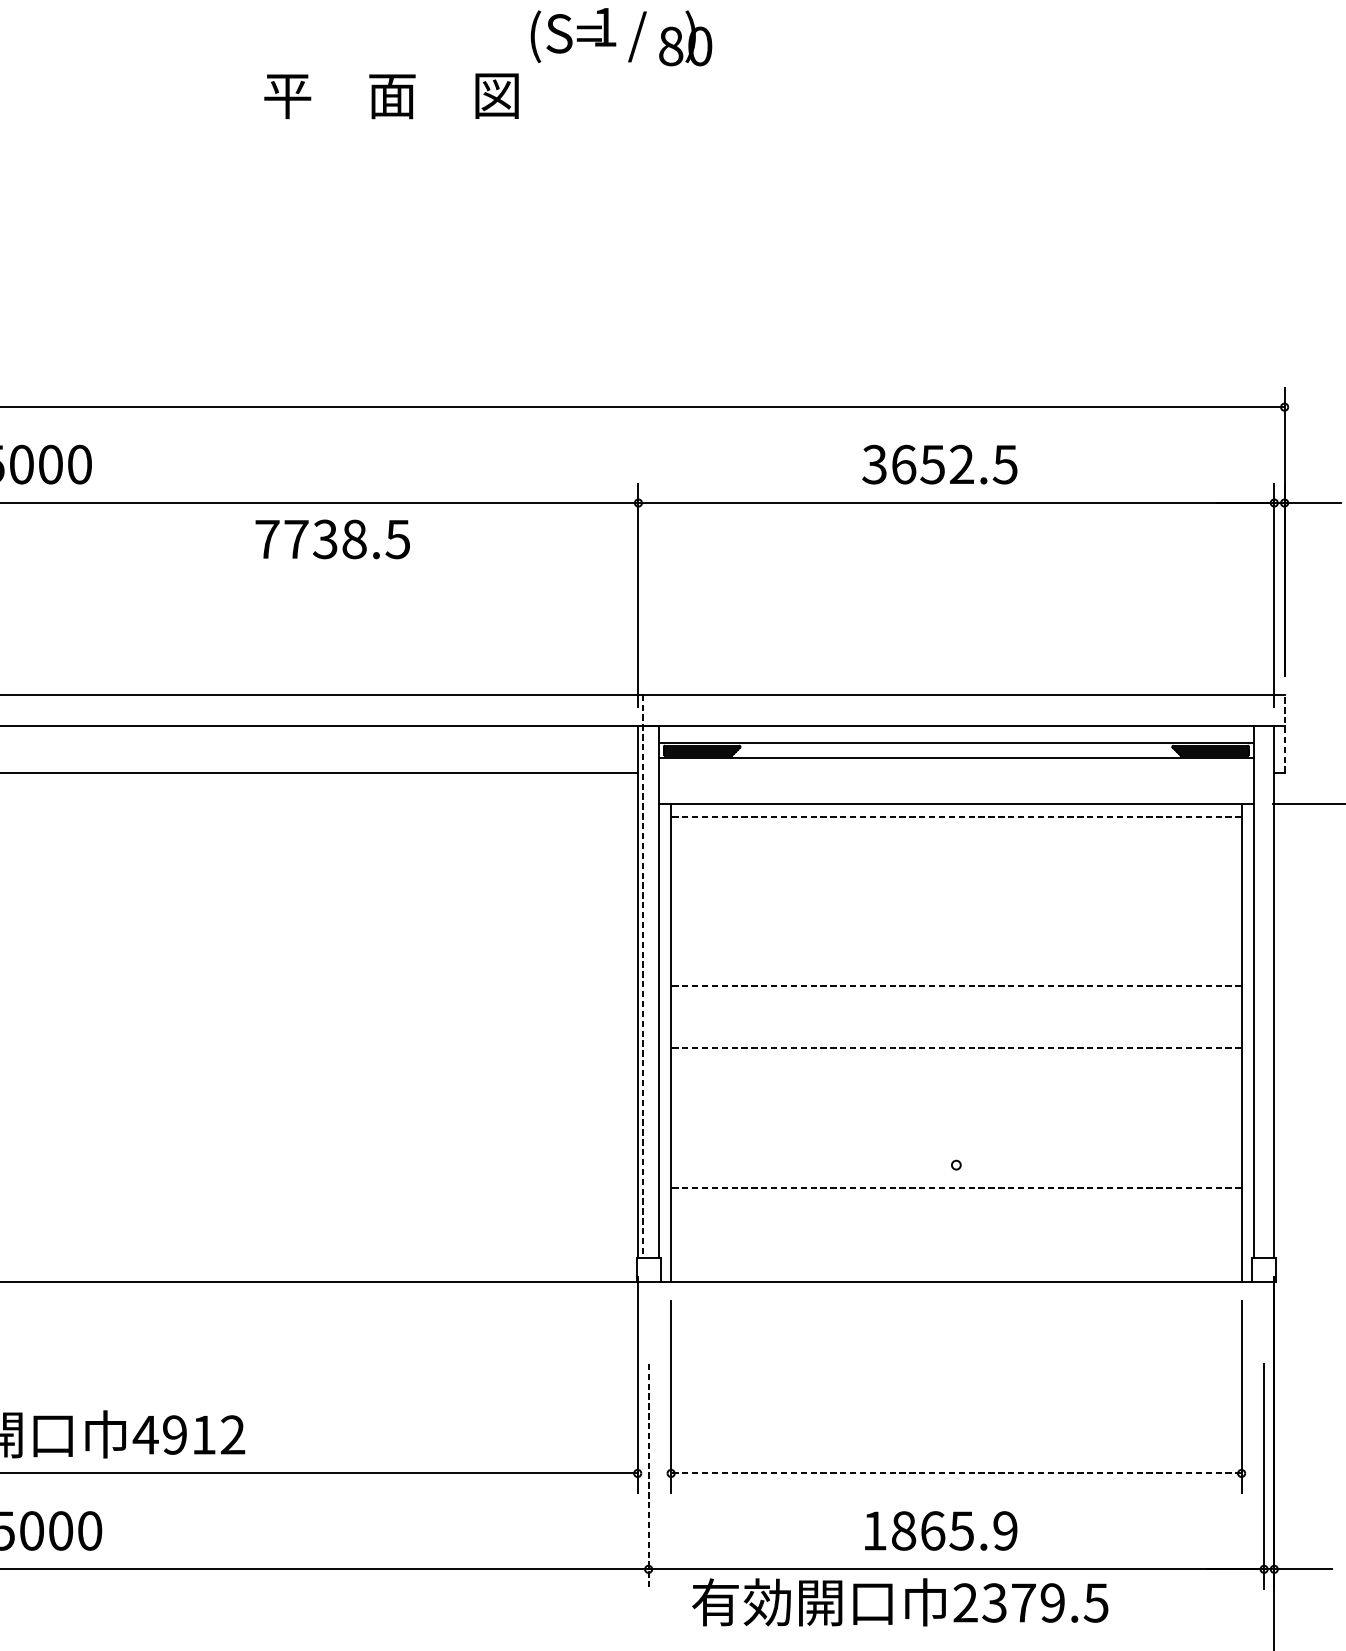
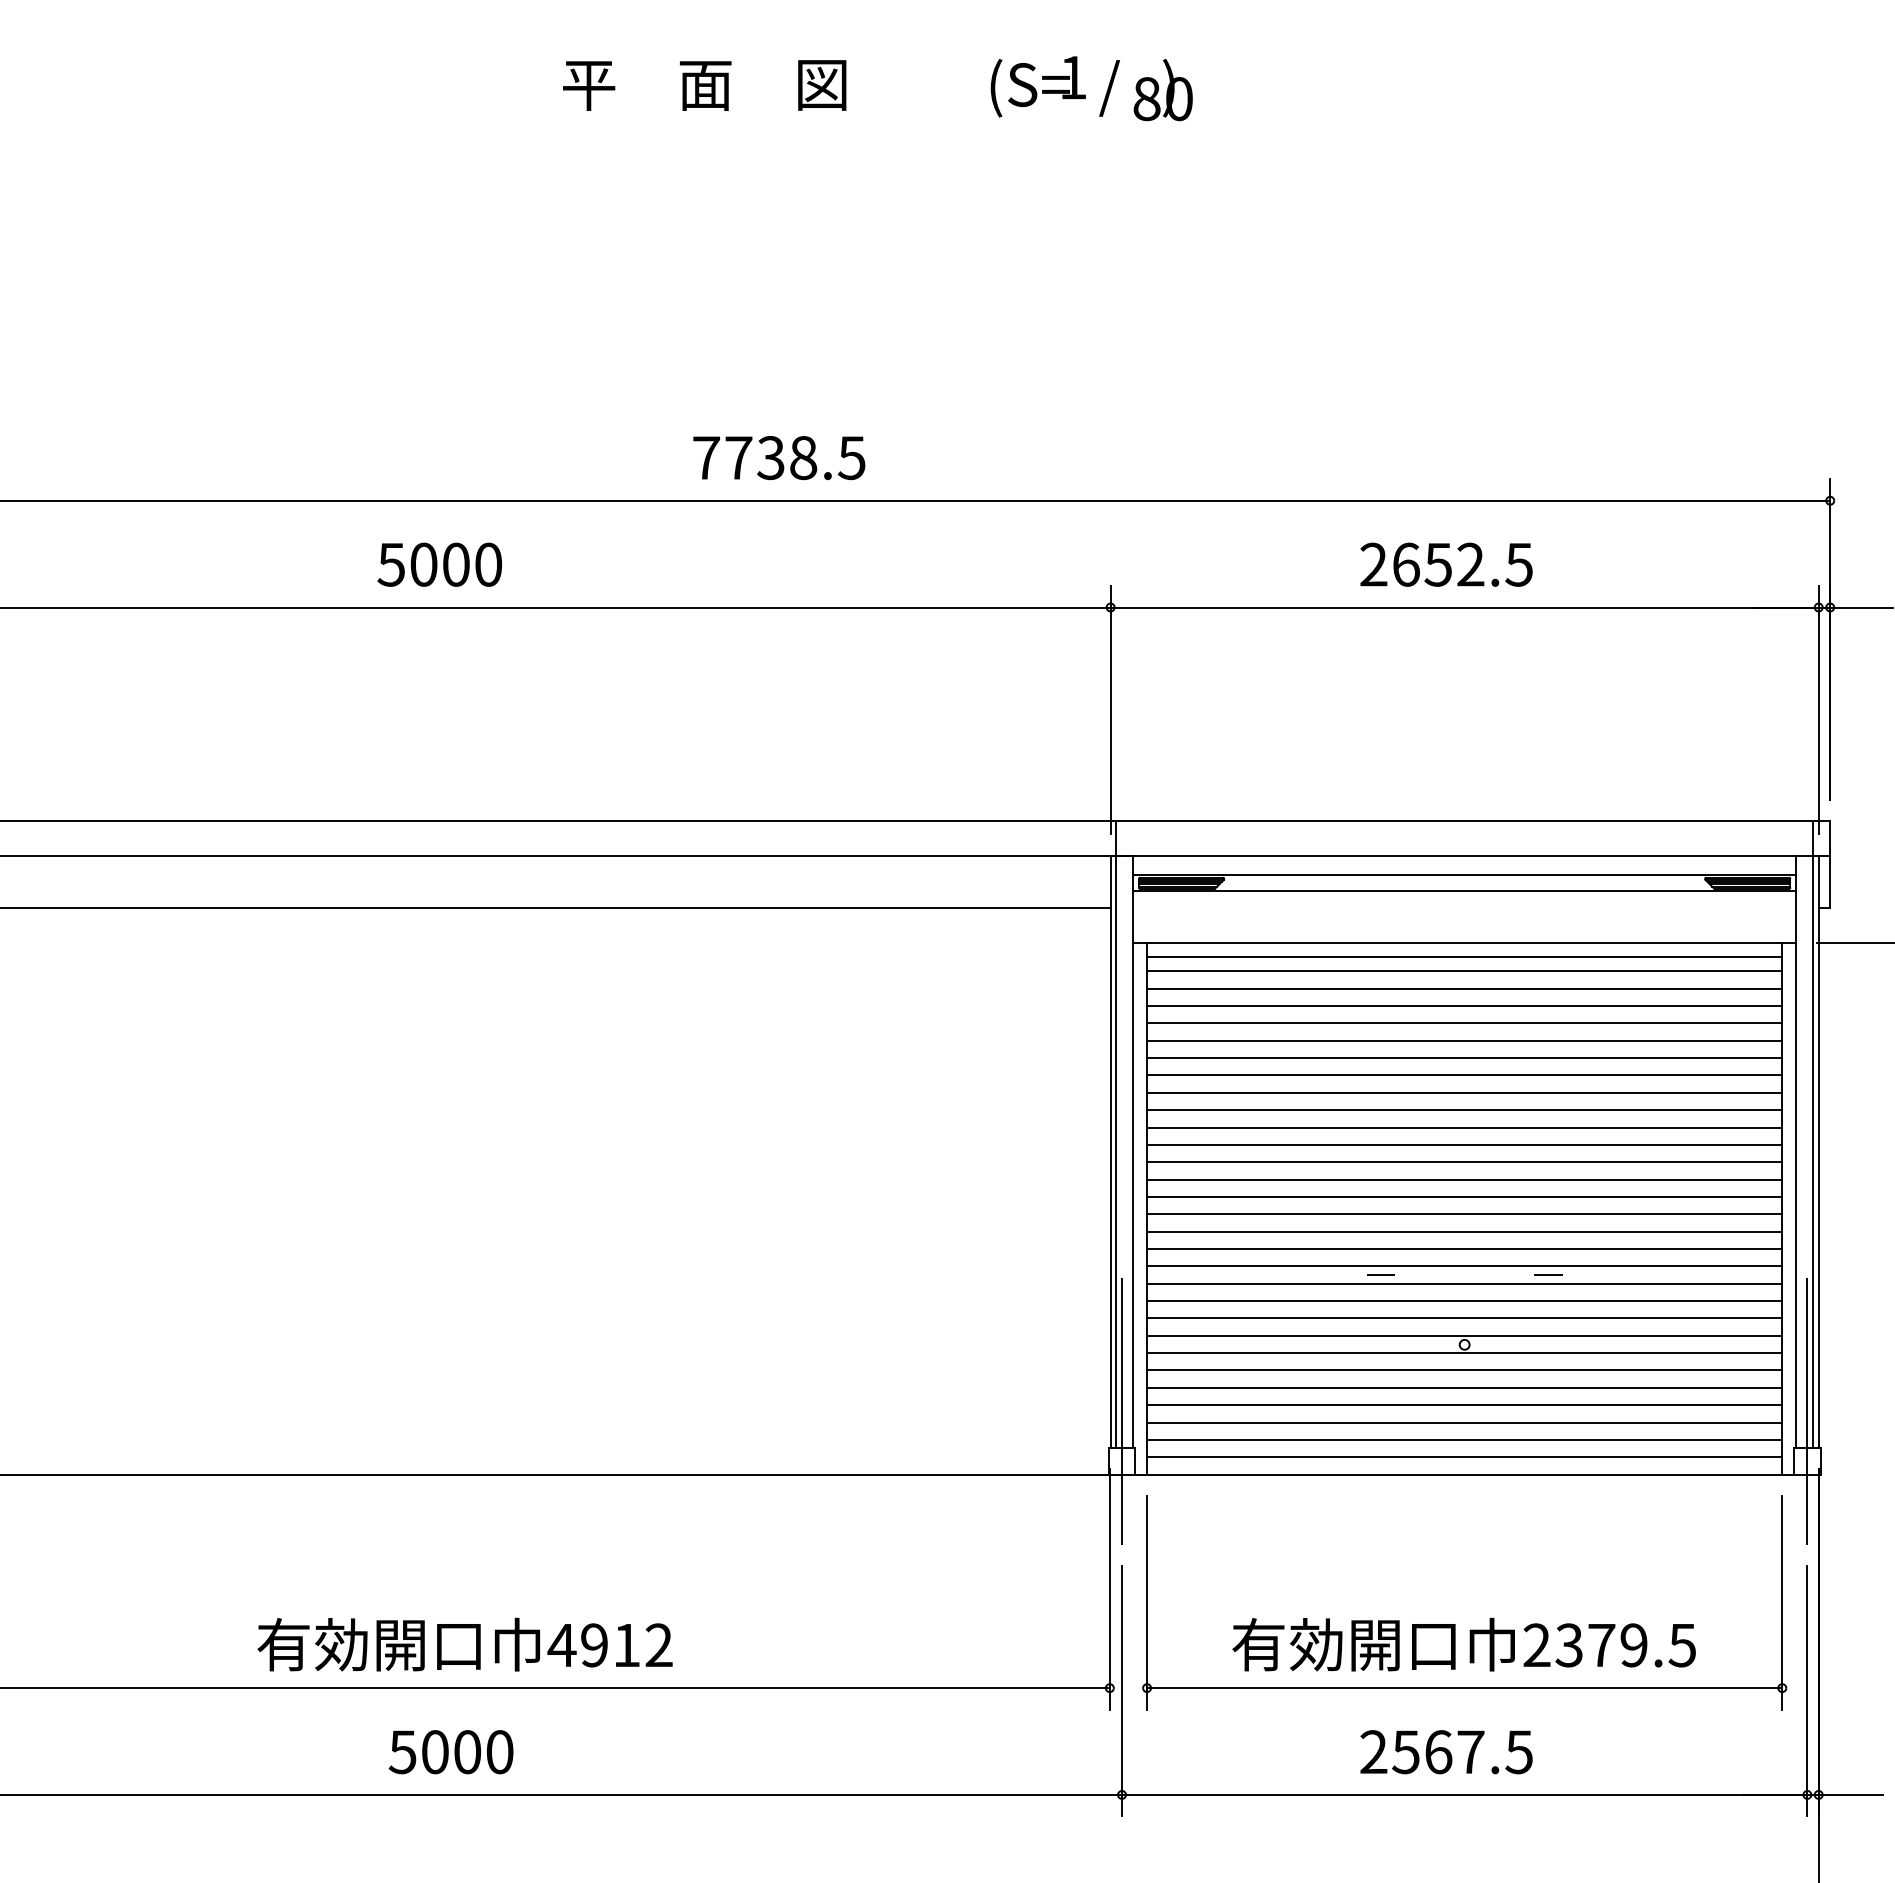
text: (391, 96) -> (704, 85), moved
text: (874, 464) -> (1373, 564), 3652.5 -> 2652.5
text: (332, 539) -> (779, 458), moved
line: (1284, 732) -> (1830, 863), dashed -> solid
line: (956, 816) -> (1464, 956), dashed -> solid
line: (956, 829) -> (1464, 971), added
line: (956, 845) -> (1464, 988), added
line: (956, 861) -> (1464, 1006), added
line: (956, 876) -> (1464, 1023), added
line: (956, 891) -> (1464, 1040), added
line: (956, 908) -> (1464, 1058), added
line: (956, 923) -> (1464, 1075), added
line: (956, 938) -> (1464, 1092), added
line: (956, 954) -> (1464, 1110), added
line: (956, 969) -> (1464, 1127), added
line: (1269, 975) -> (1813, 1133), added
line: (642, 976) -> (1115, 1134), dashed -> solid
line: (956, 985) -> (1464, 1144), dashed -> solid
line: (956, 1001) -> (1464, 1162), added
line: (956, 1016) -> (1464, 1179), added
line: (956, 1031) -> (1464, 1196), added
line: (956, 1048) -> (1464, 1214), dashed -> solid
line: (956, 1063) -> (1464, 1231), added
line: (956, 1079) -> (1464, 1249), added
line: (956, 1094) -> (1464, 1266), added
line: (880, 1102) -> (1380, 1275), added
line: (1031, 1102) -> (1548, 1275), added
line: (956, 1110) -> (1464, 1283), added
line: (956, 1126) -> (1464, 1301), added
line: (956, 1141) -> (1464, 1318), added
line: (956, 1156) -> (1464, 1335), added
line: (956, 1172) -> (1464, 1353), added
line: (956, 1188) -> (1464, 1370), dashed -> solid
line: (956, 1203) -> (1464, 1387), added
line: (648, 1219) -> (1121, 1405), added
line: (956, 1219) -> (1464, 1405), added
line: (1264, 1219) -> (1807, 1405), added
line: (956, 1234) -> (1464, 1422), added
line: (956, 1250) -> (1464, 1439), added
line: (956, 1266) -> (1464, 1457), added
line: (956, 1473) -> (1464, 1688), dashed -> solid
line: (648, 1476) -> (1121, 1691), dashed -> solid
text: (940, 1531) -> (1446, 1752), 1865.9 -> 2567.5
text: (899, 1602) -> (1463, 1644), moved

